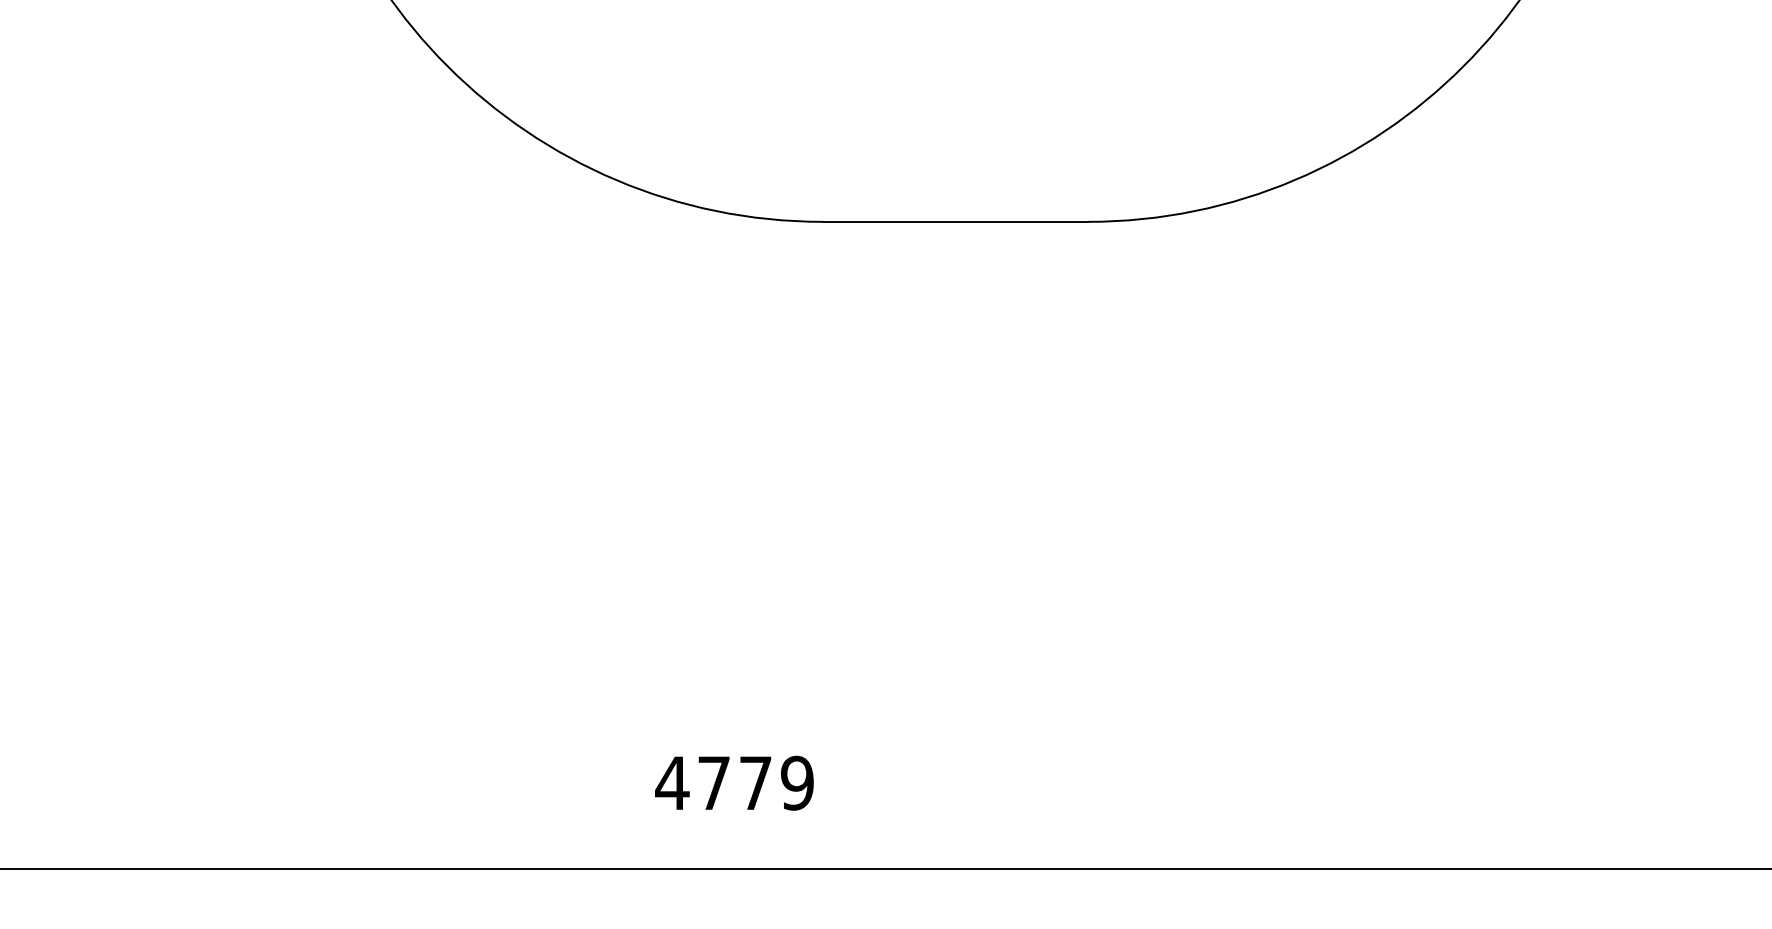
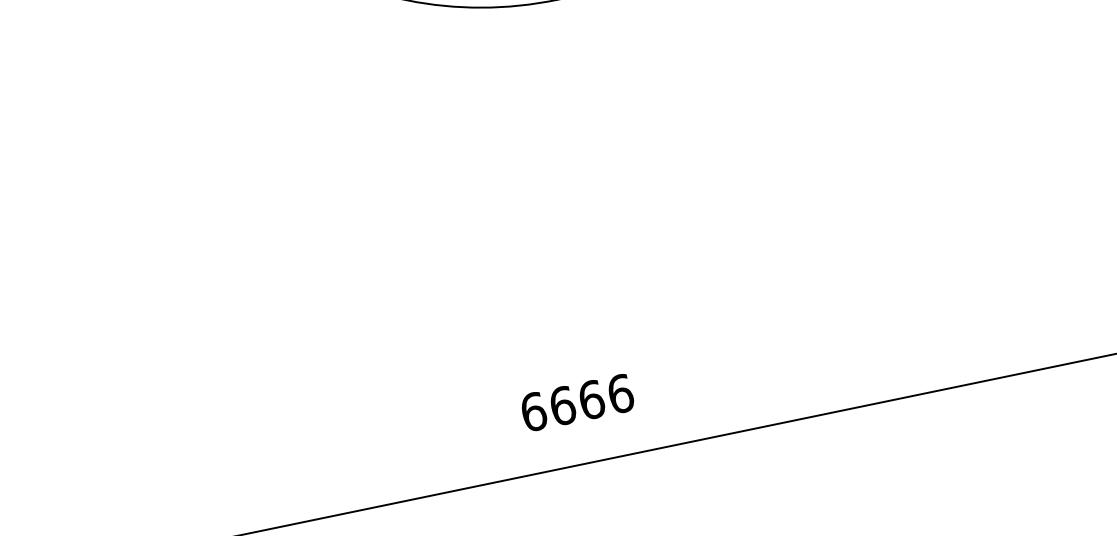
text: (734, 782) -> (576, 402), 4779 -> 6666

